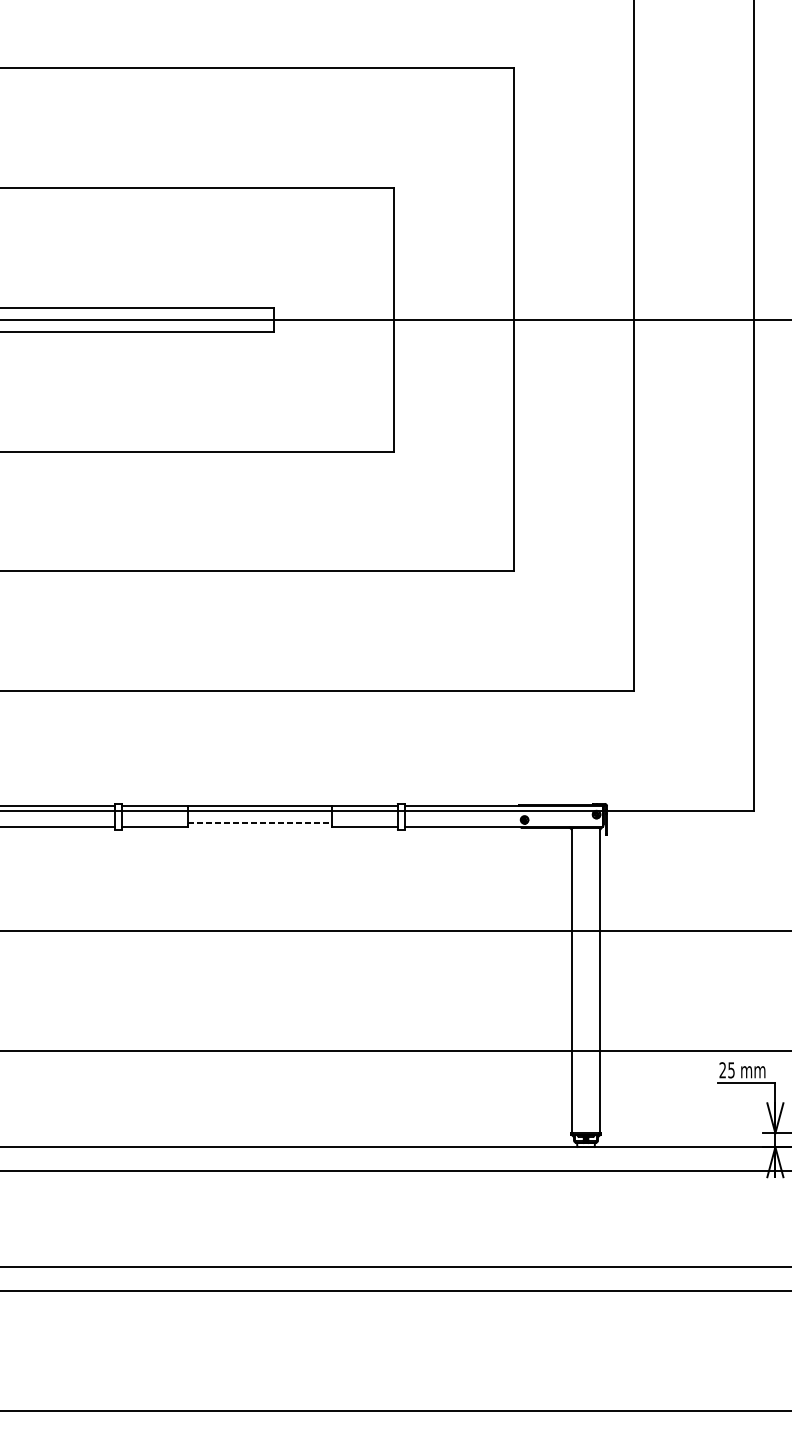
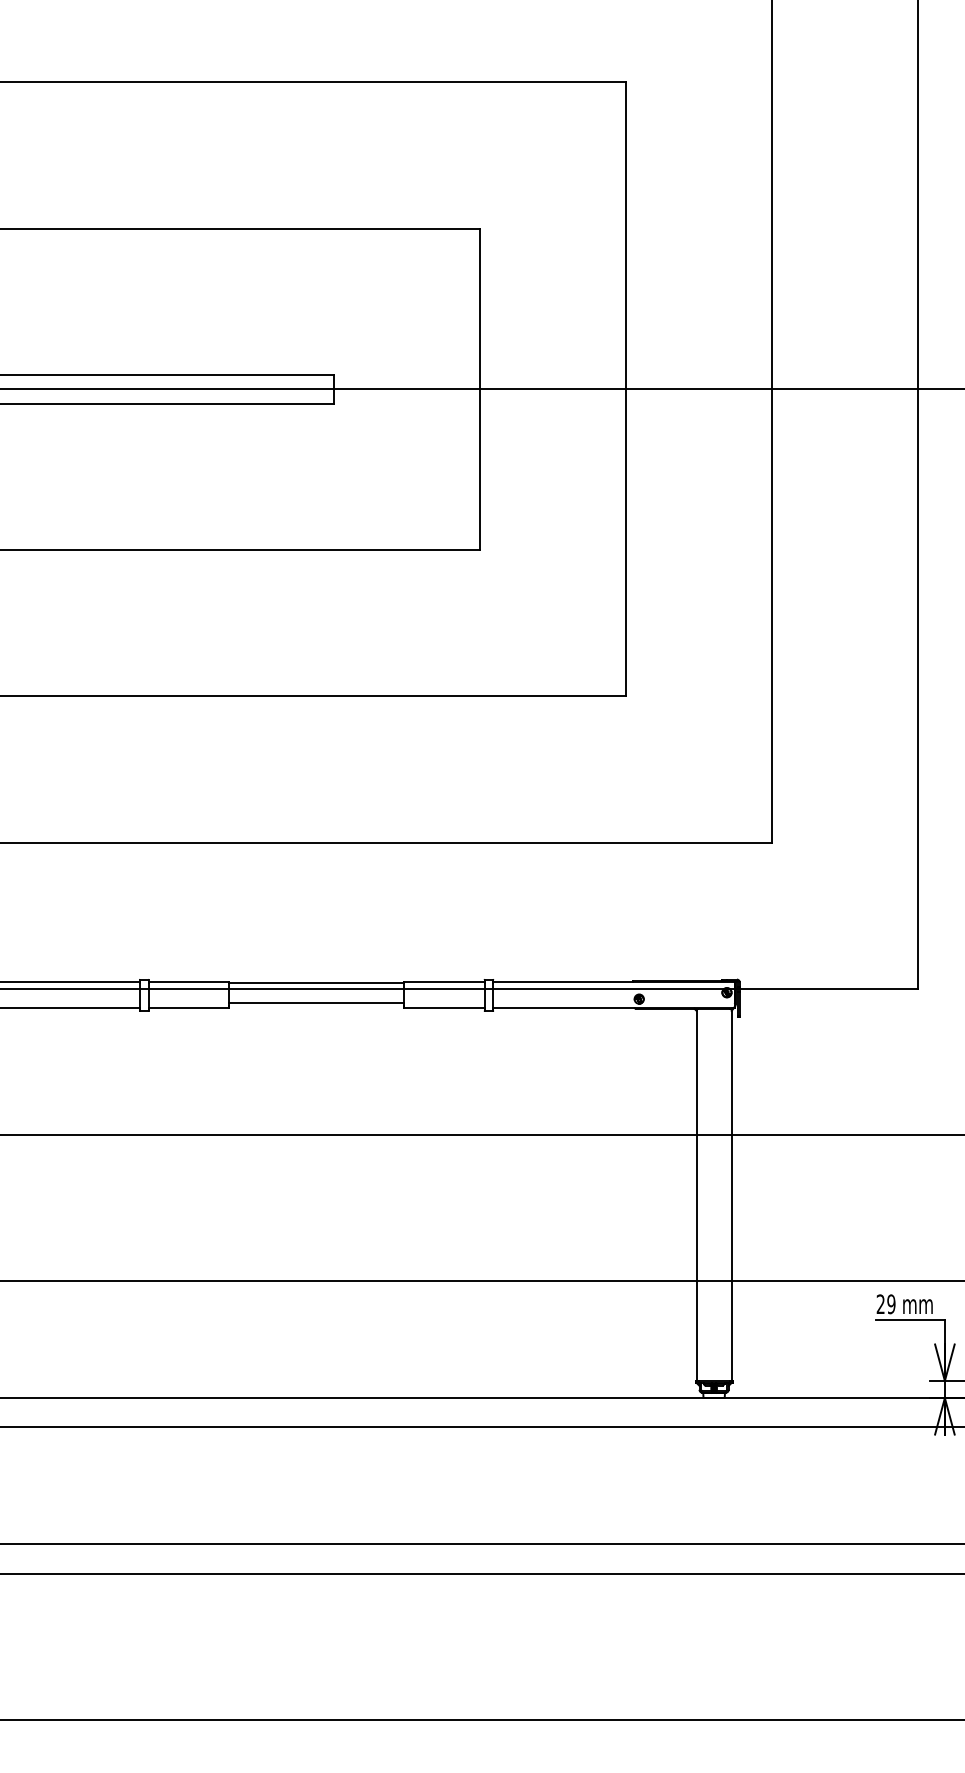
line: (259, 823) -> (316, 1003), dashed -> solid
text: (731, 1069) -> (891, 1303), 25 -> 29

